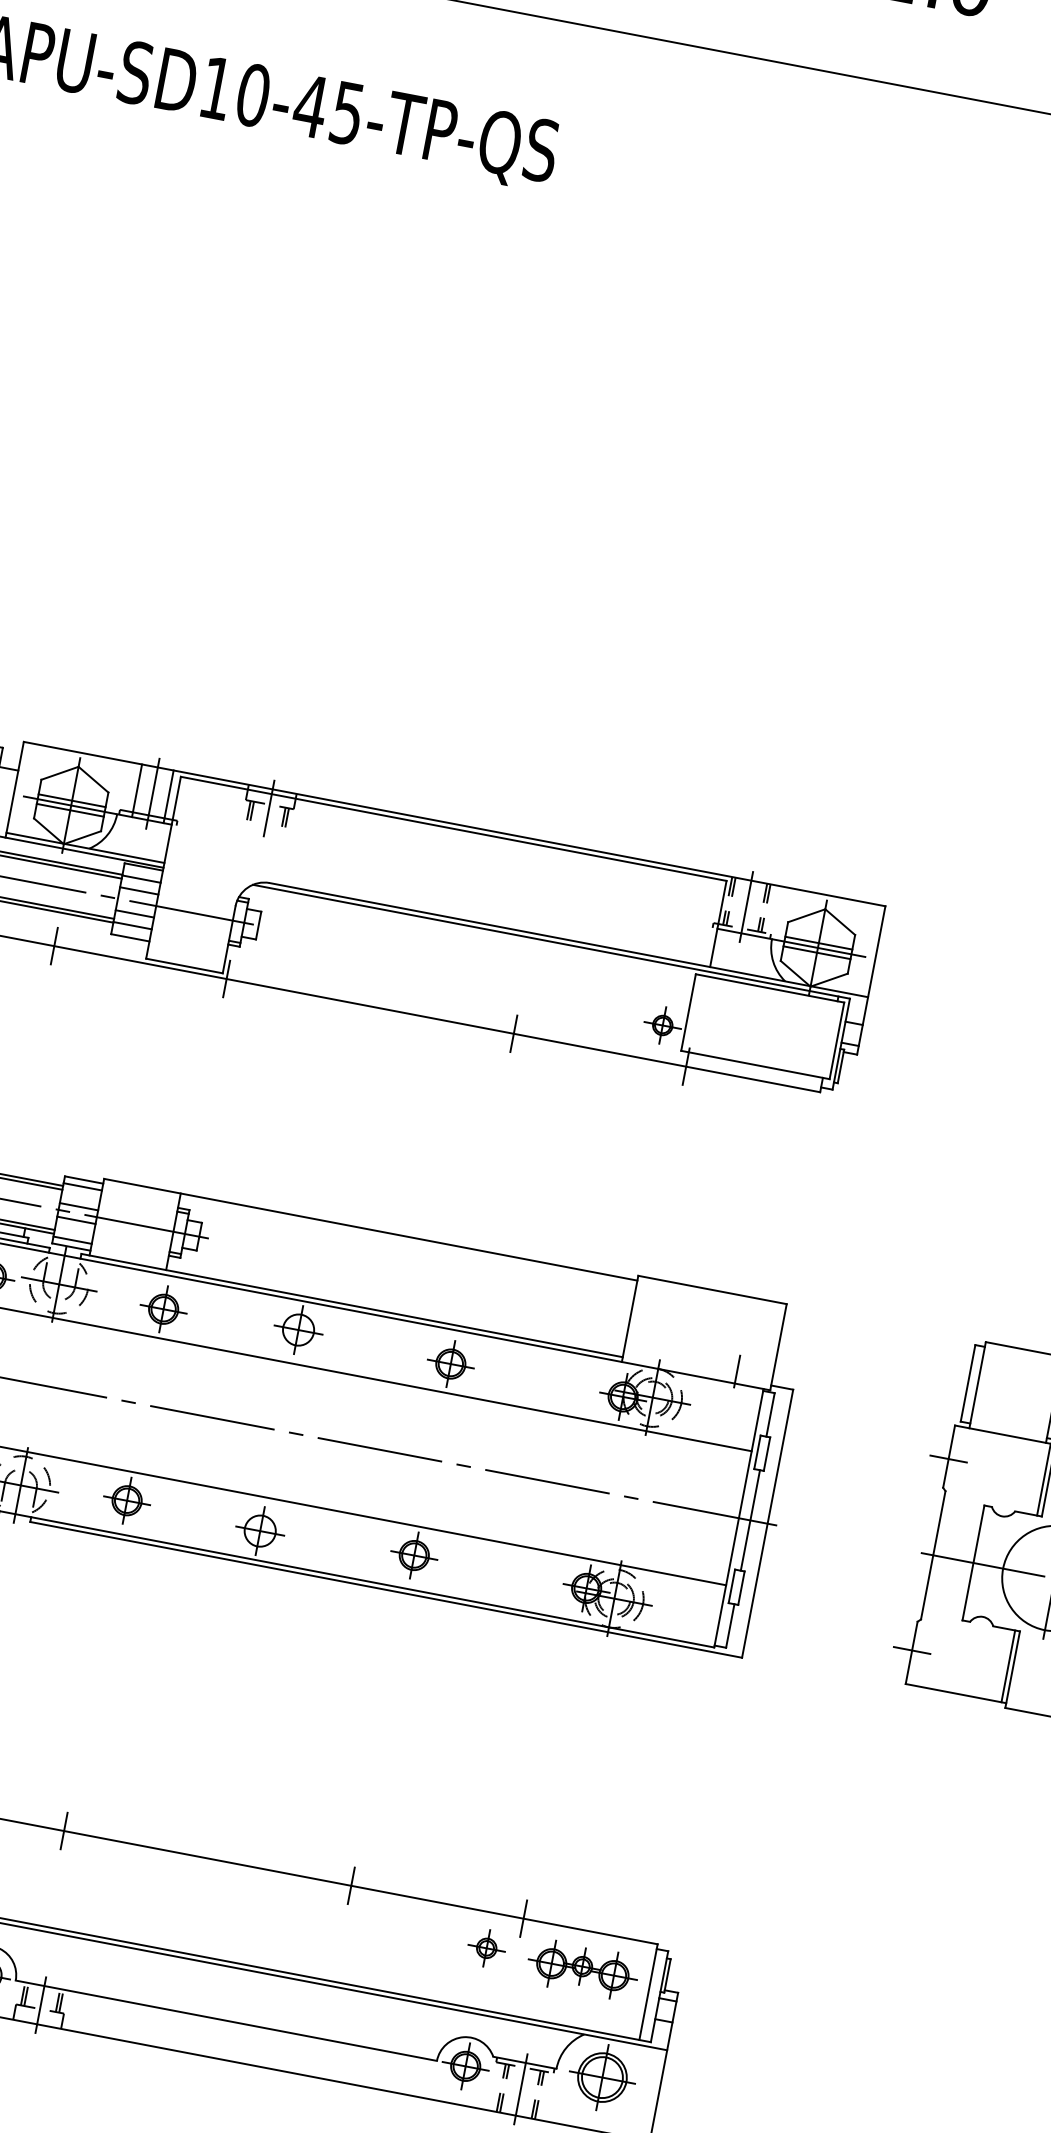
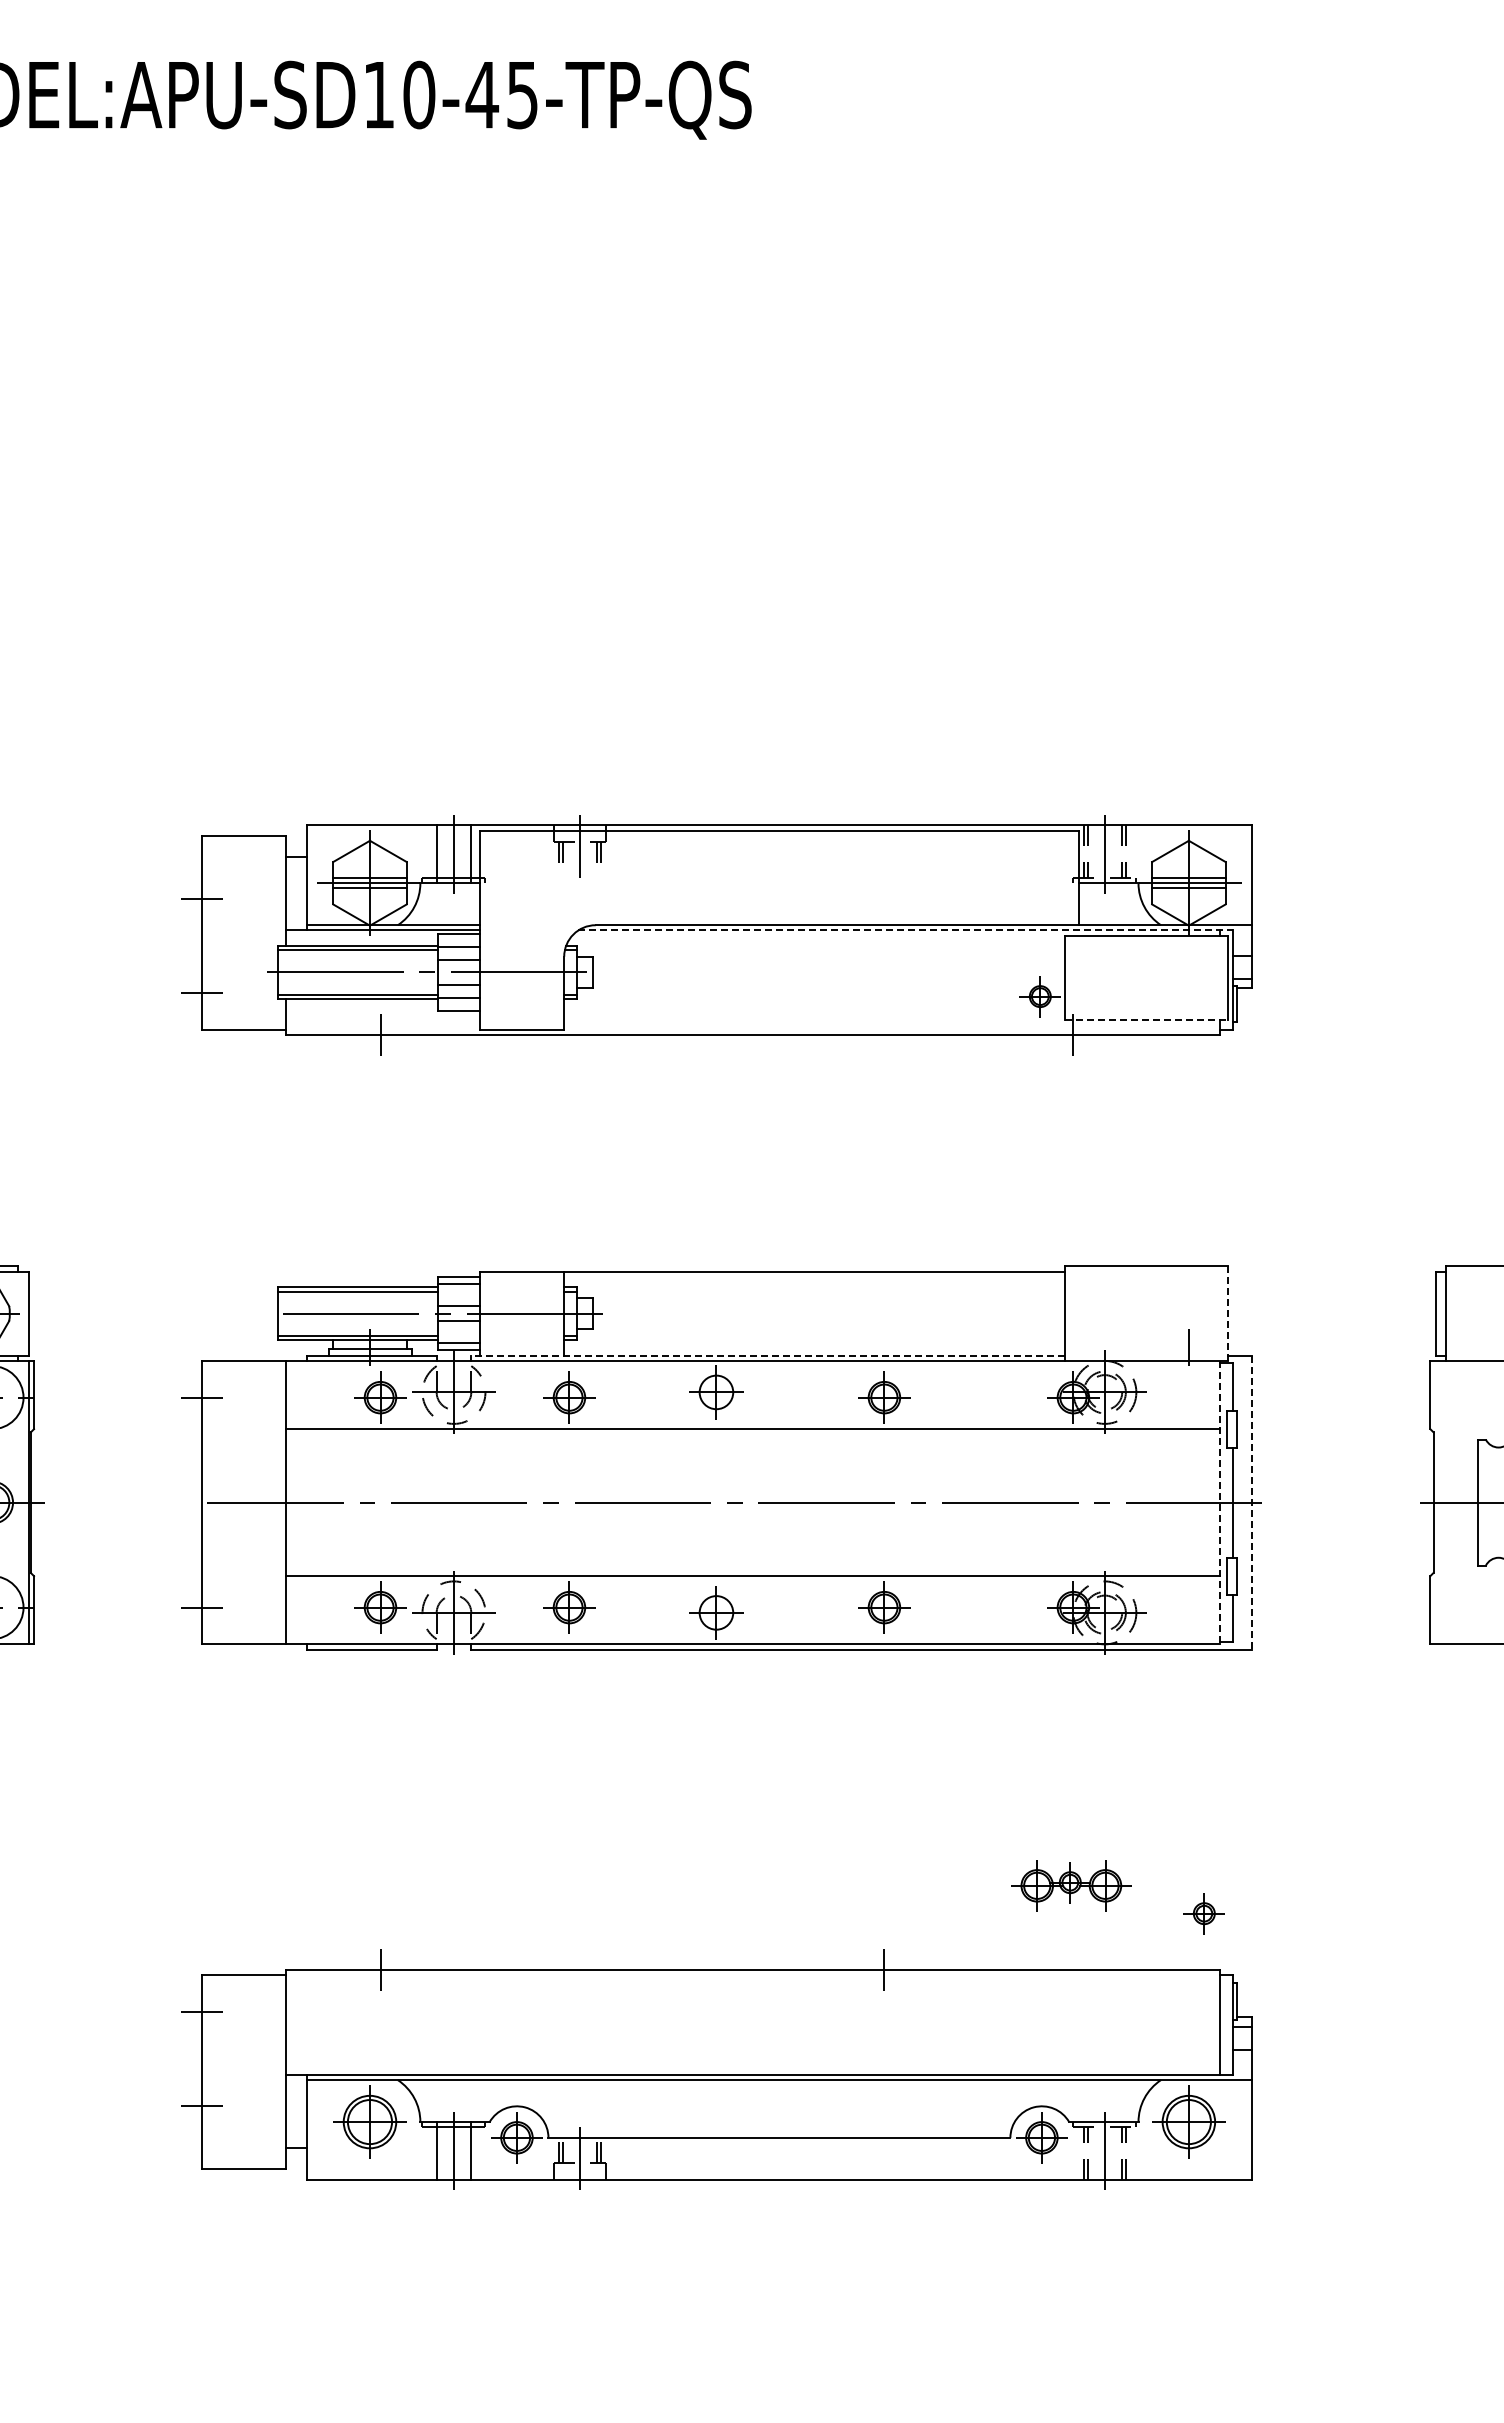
line: (552, 941) -> (906, 930), solid -> dashed
line: (226, 979) -> (569, 1035), removed
line: (513, 1033) -> (884, 1035), removed
line: (755, 1064) -> (1146, 1019), solid -> dashed
line: (352, 1305) -> (768, 1355), solid -> dashed
line: (778, 1347) -> (1227, 1313), solid -> dashed
line: (948, 1458) -> (1430, 1397), removed
line: (739, 1518) -> (1220, 1502), solid -> dashed
line: (767, 1523) -> (1251, 1502), solid -> dashed
line: (912, 1650) -> (1430, 1607), removed
line: (64, 1830) -> (569, 1969), removed
line: (523, 1918) -> (1073, 1969), removed
part: (485, 1948) -> (1203, 1913), moved
part: (583, 1969) -> (1071, 1885), moved

